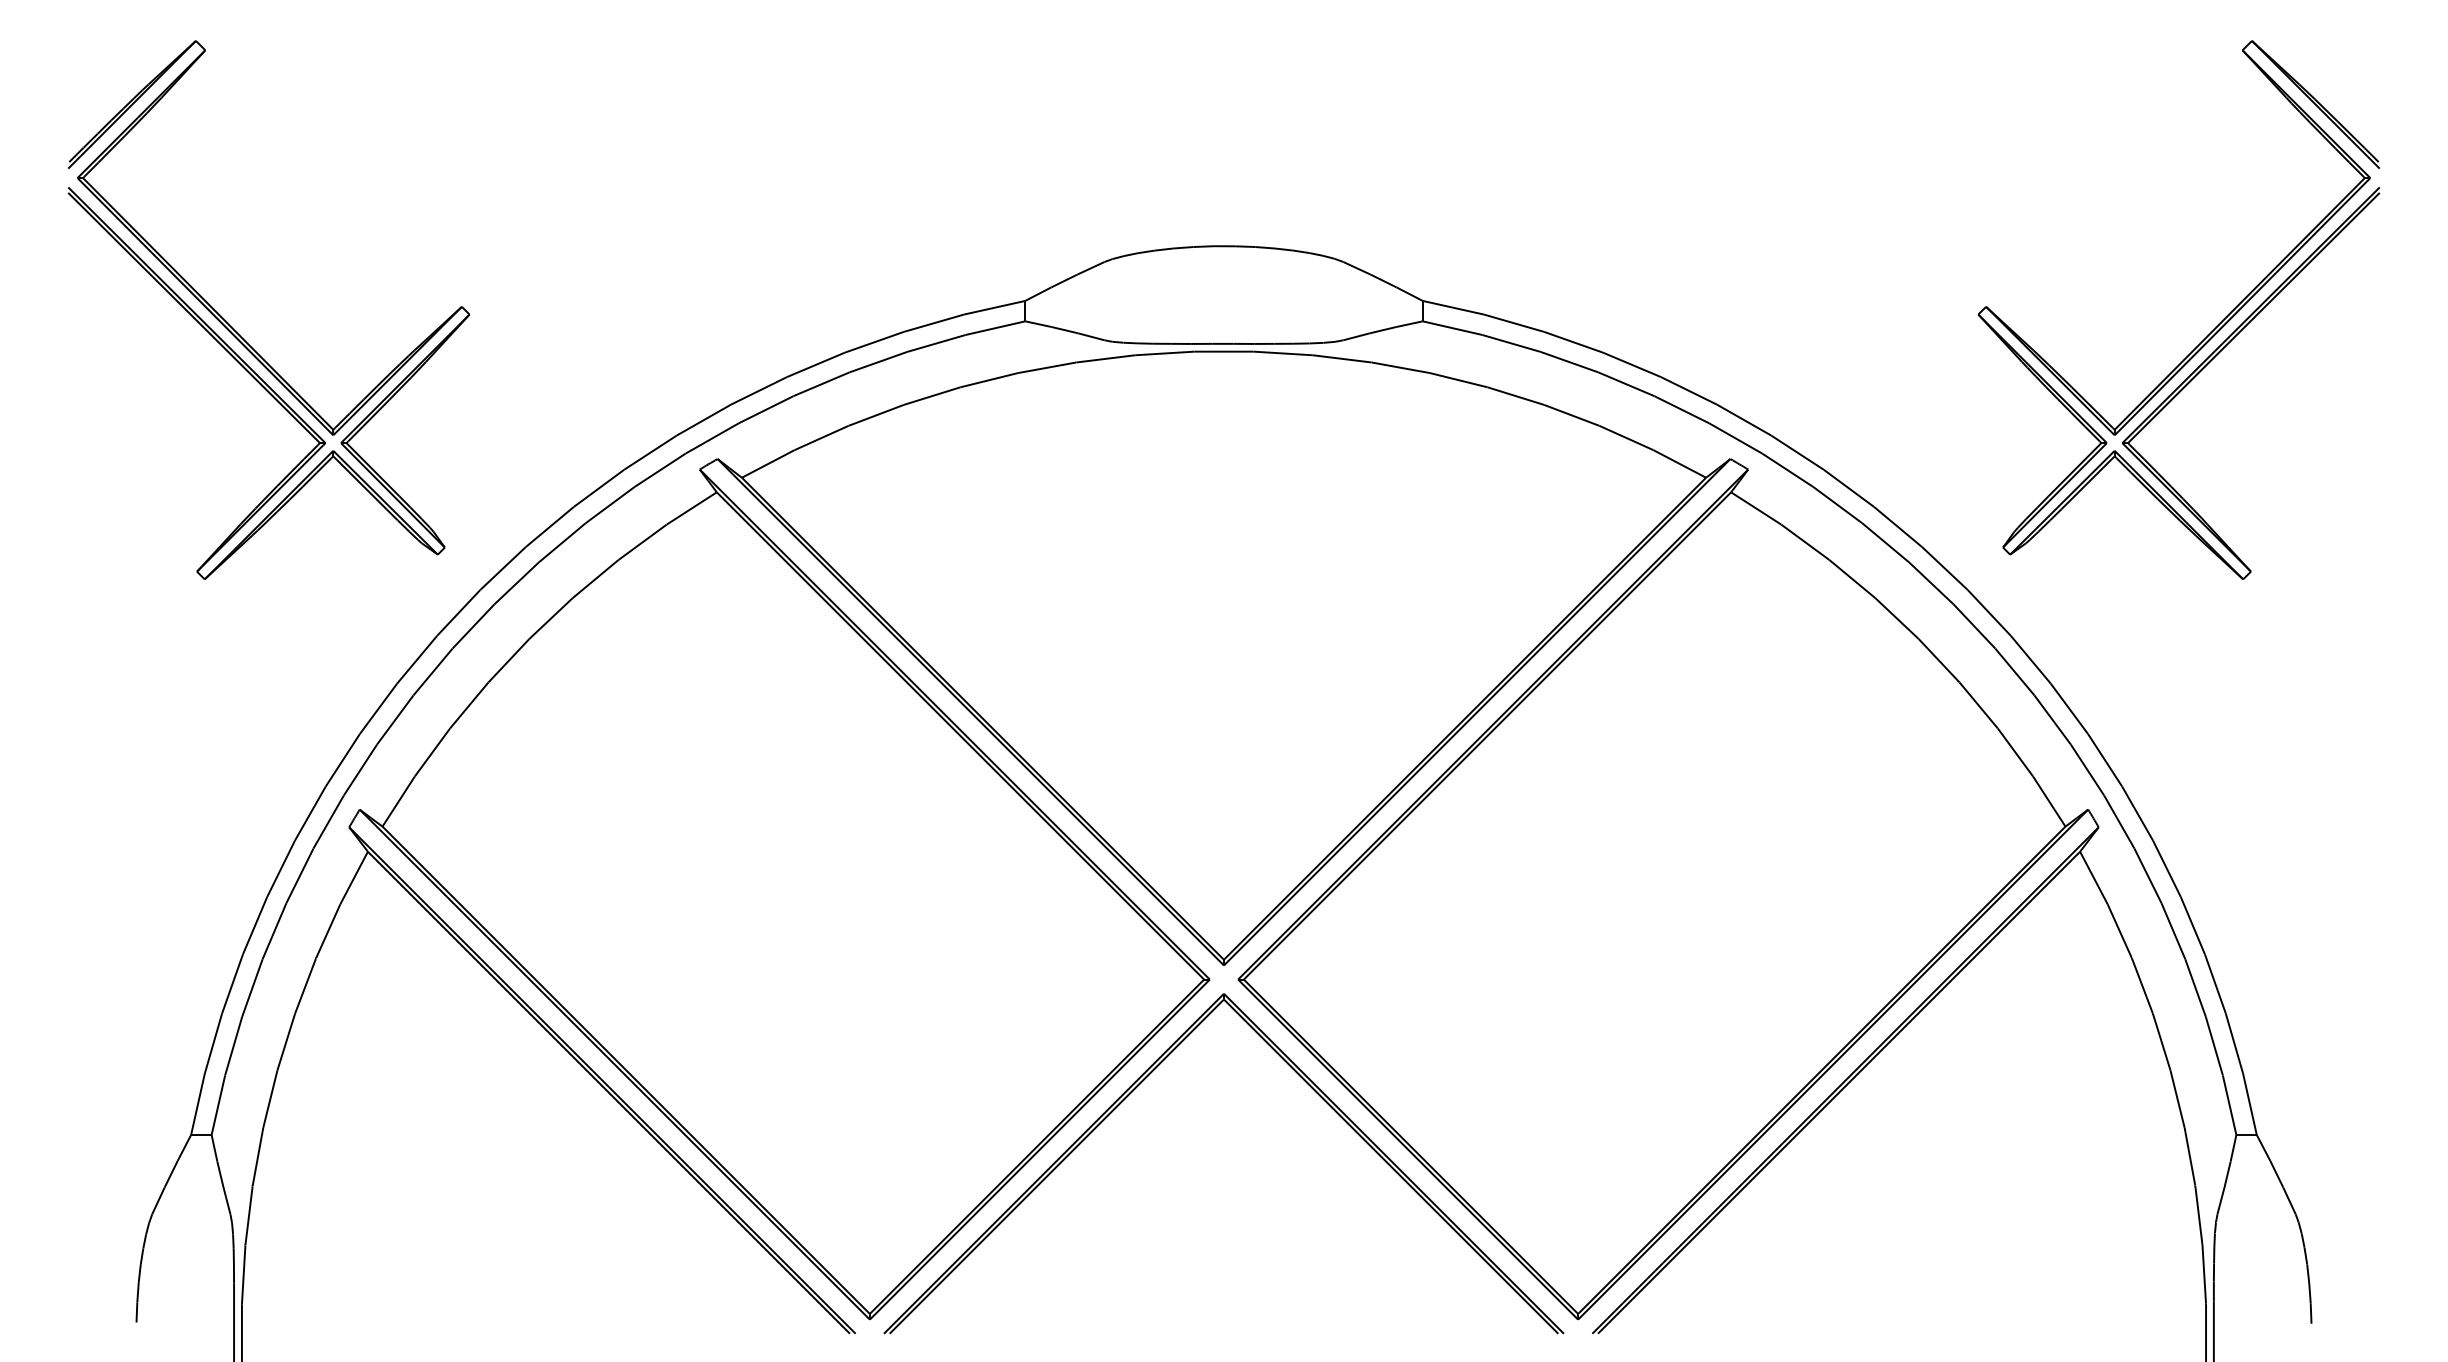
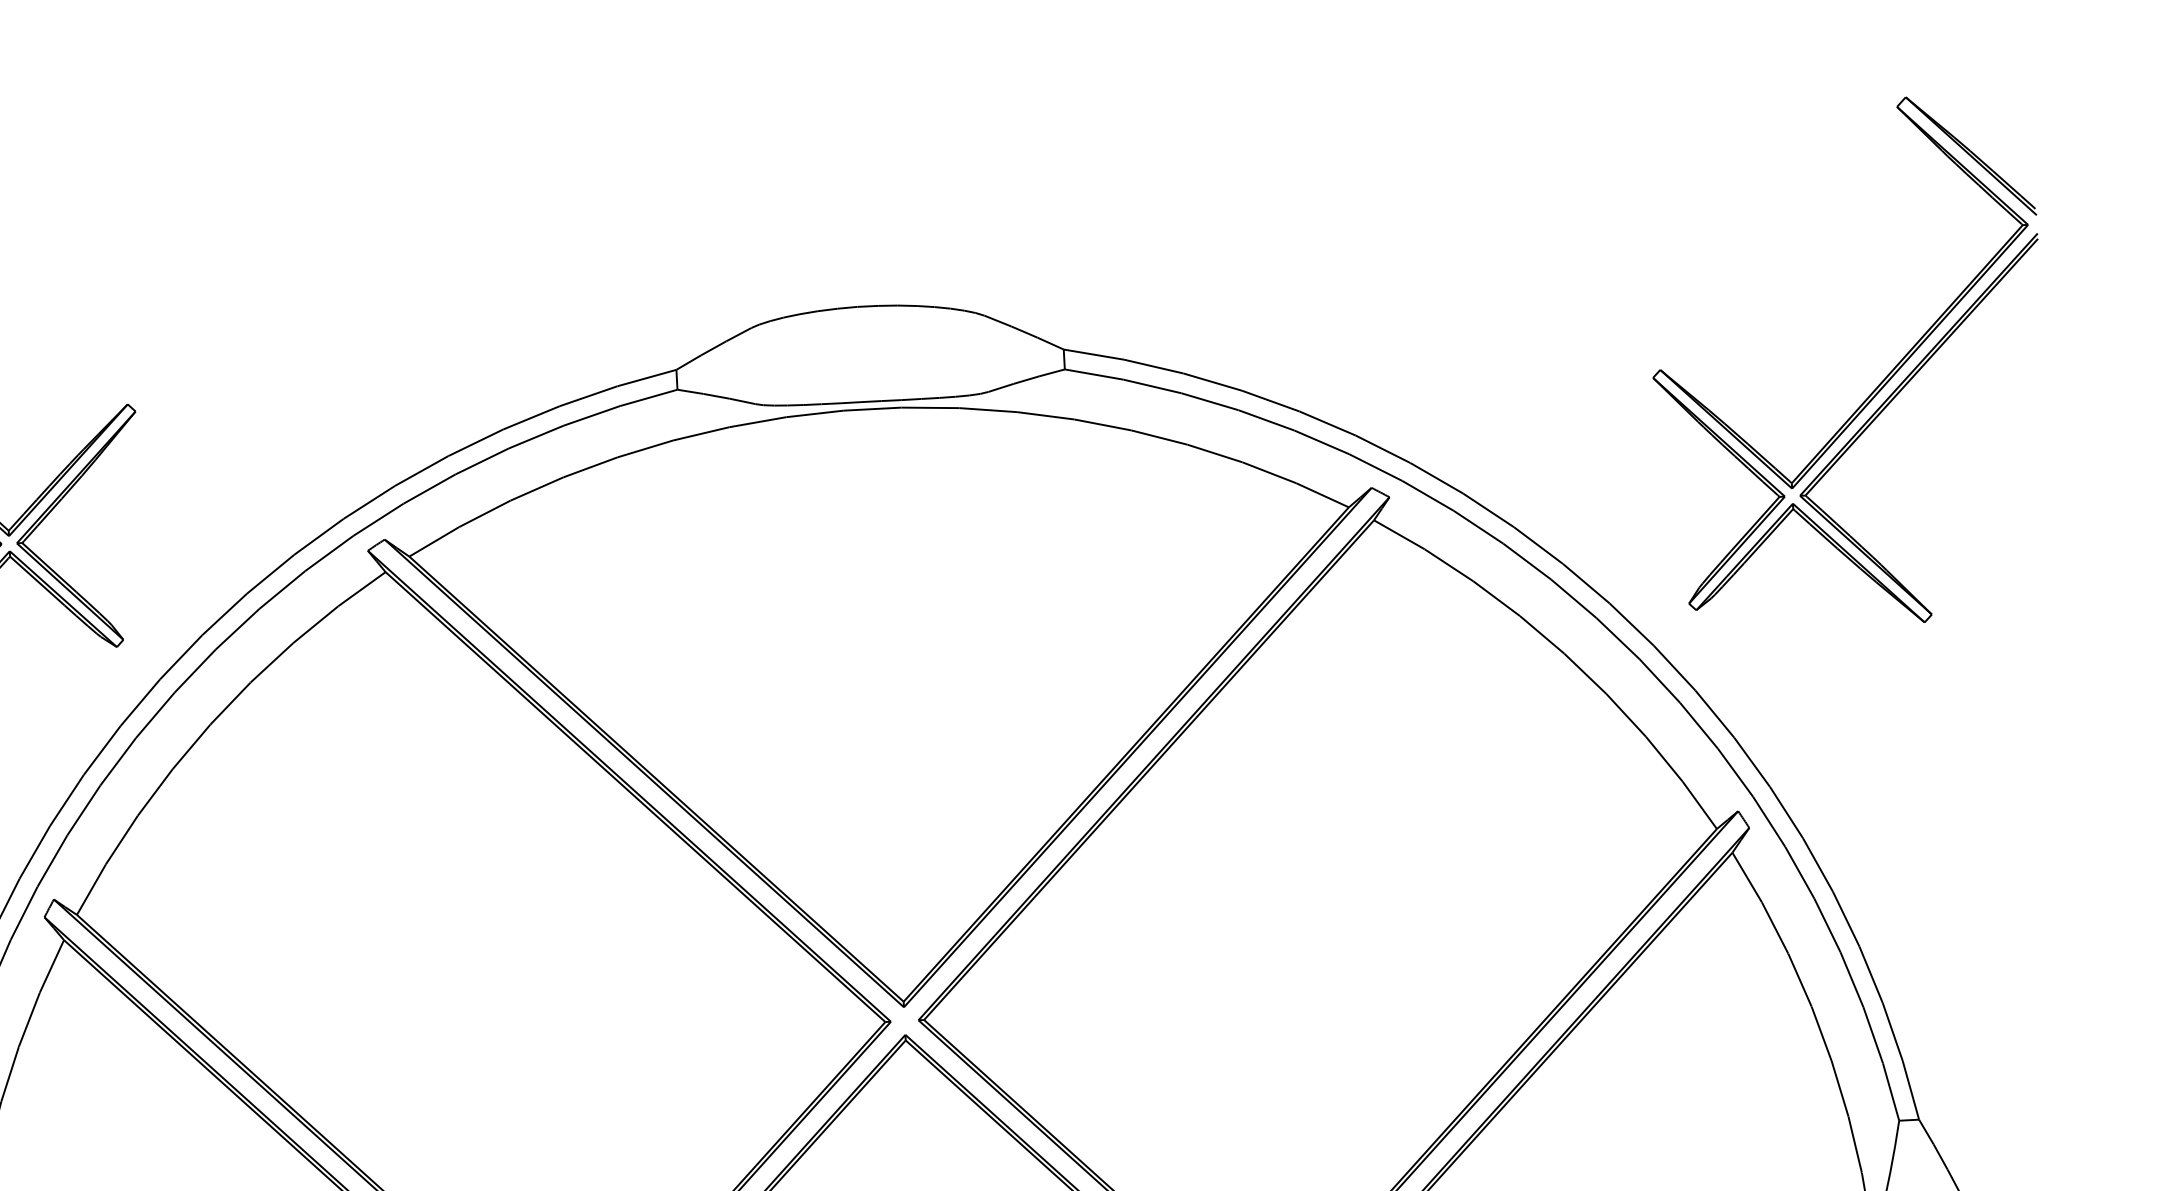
part: (2206, 336) -> (1876, 387), moved

